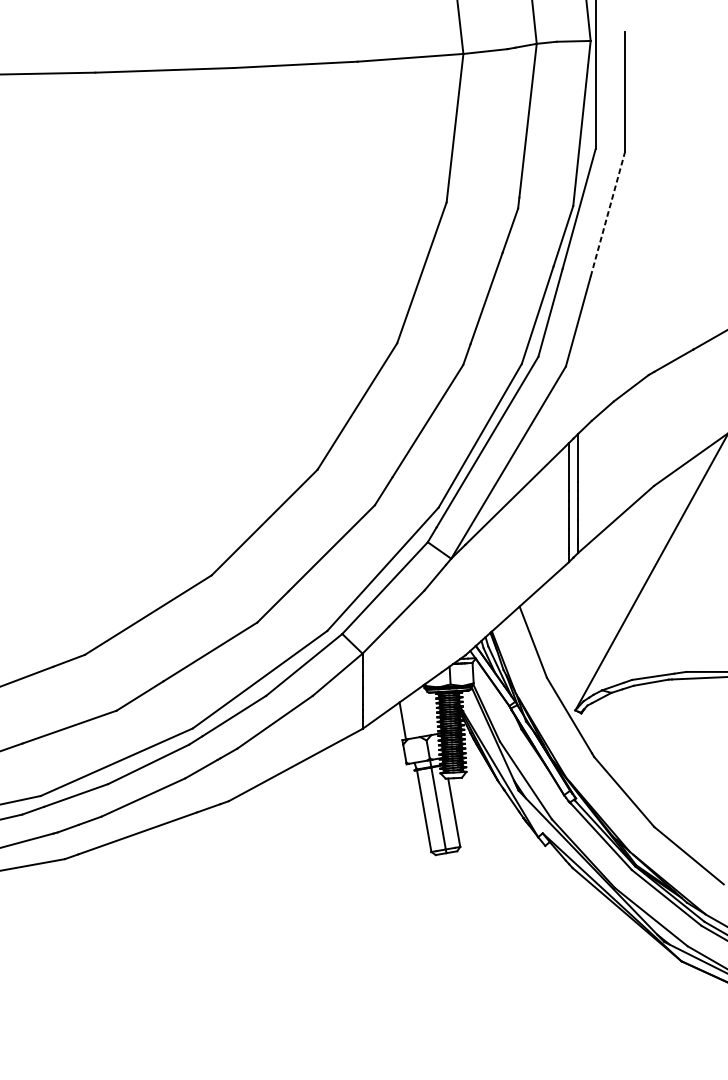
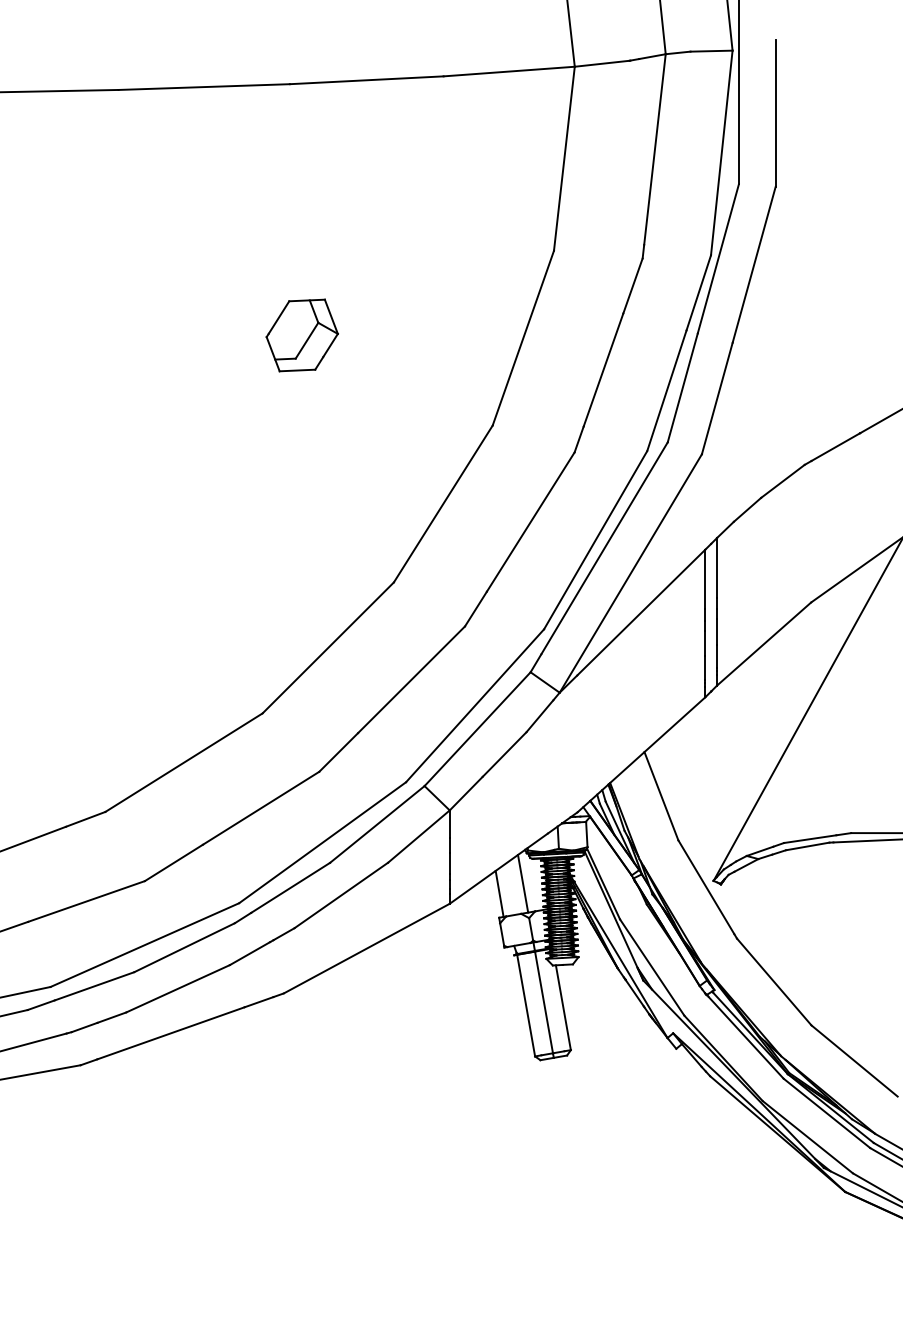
line: (608, 213) -> (754, 264), dashed -> solid
part: (243, 270) -> (301, 335), added
line: (422, 712) -> (523, 883), added

